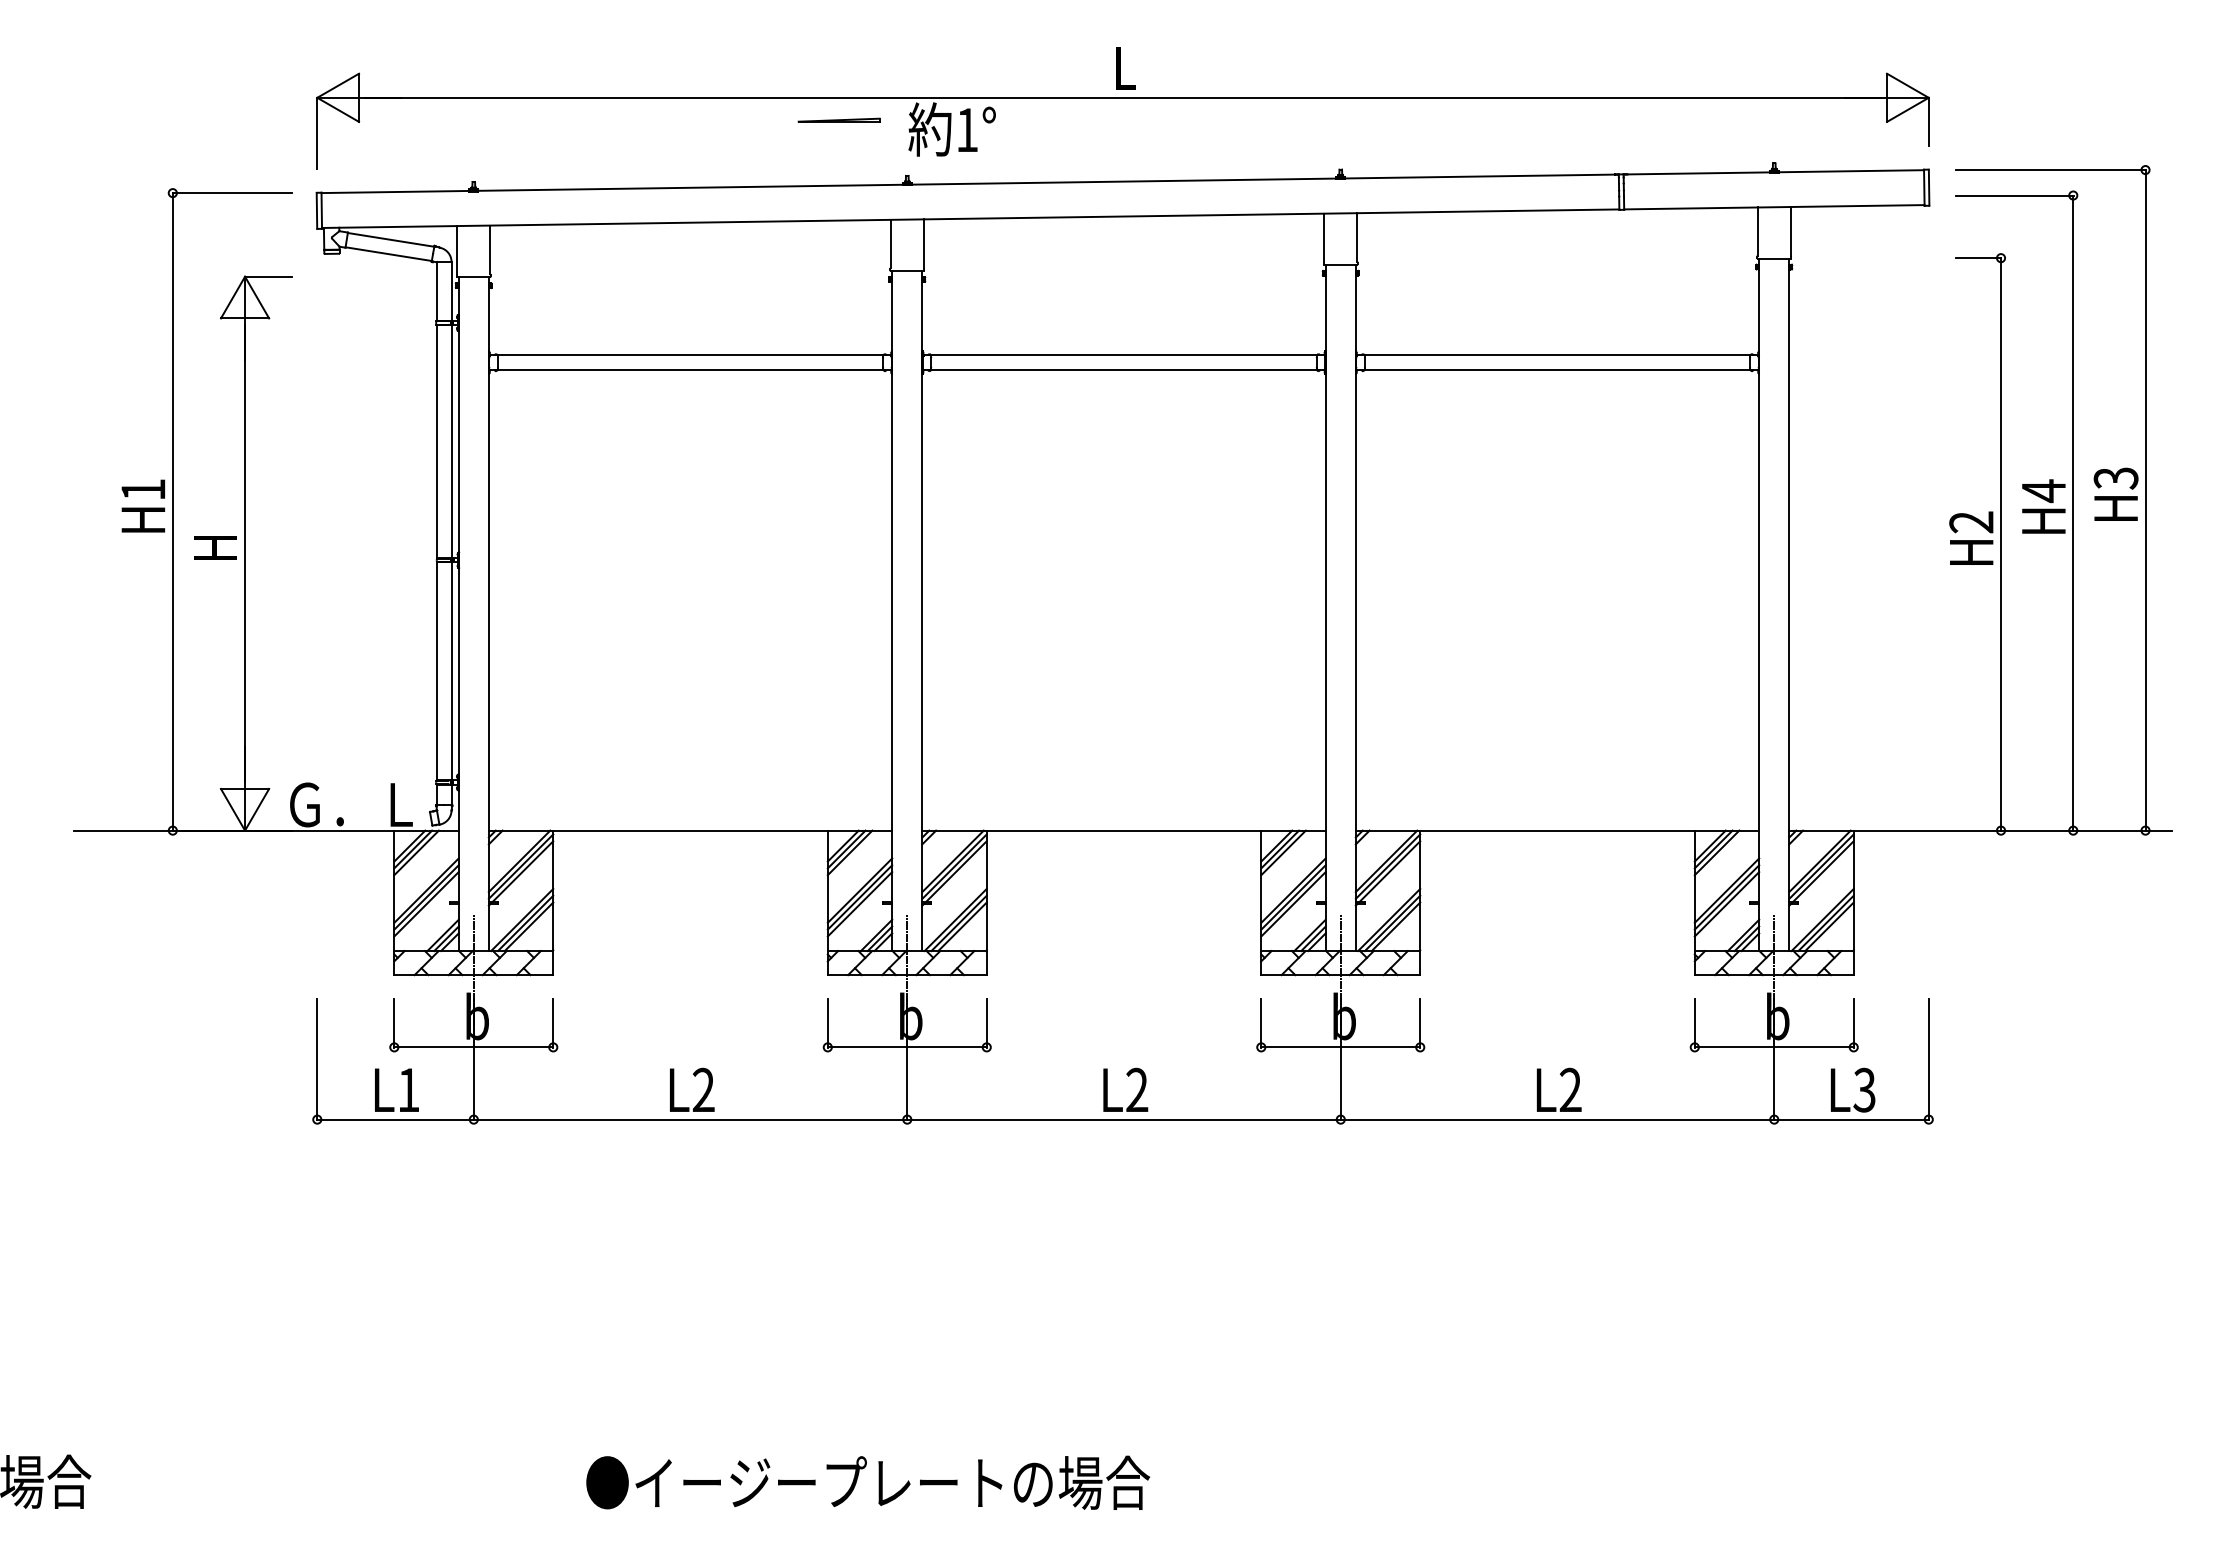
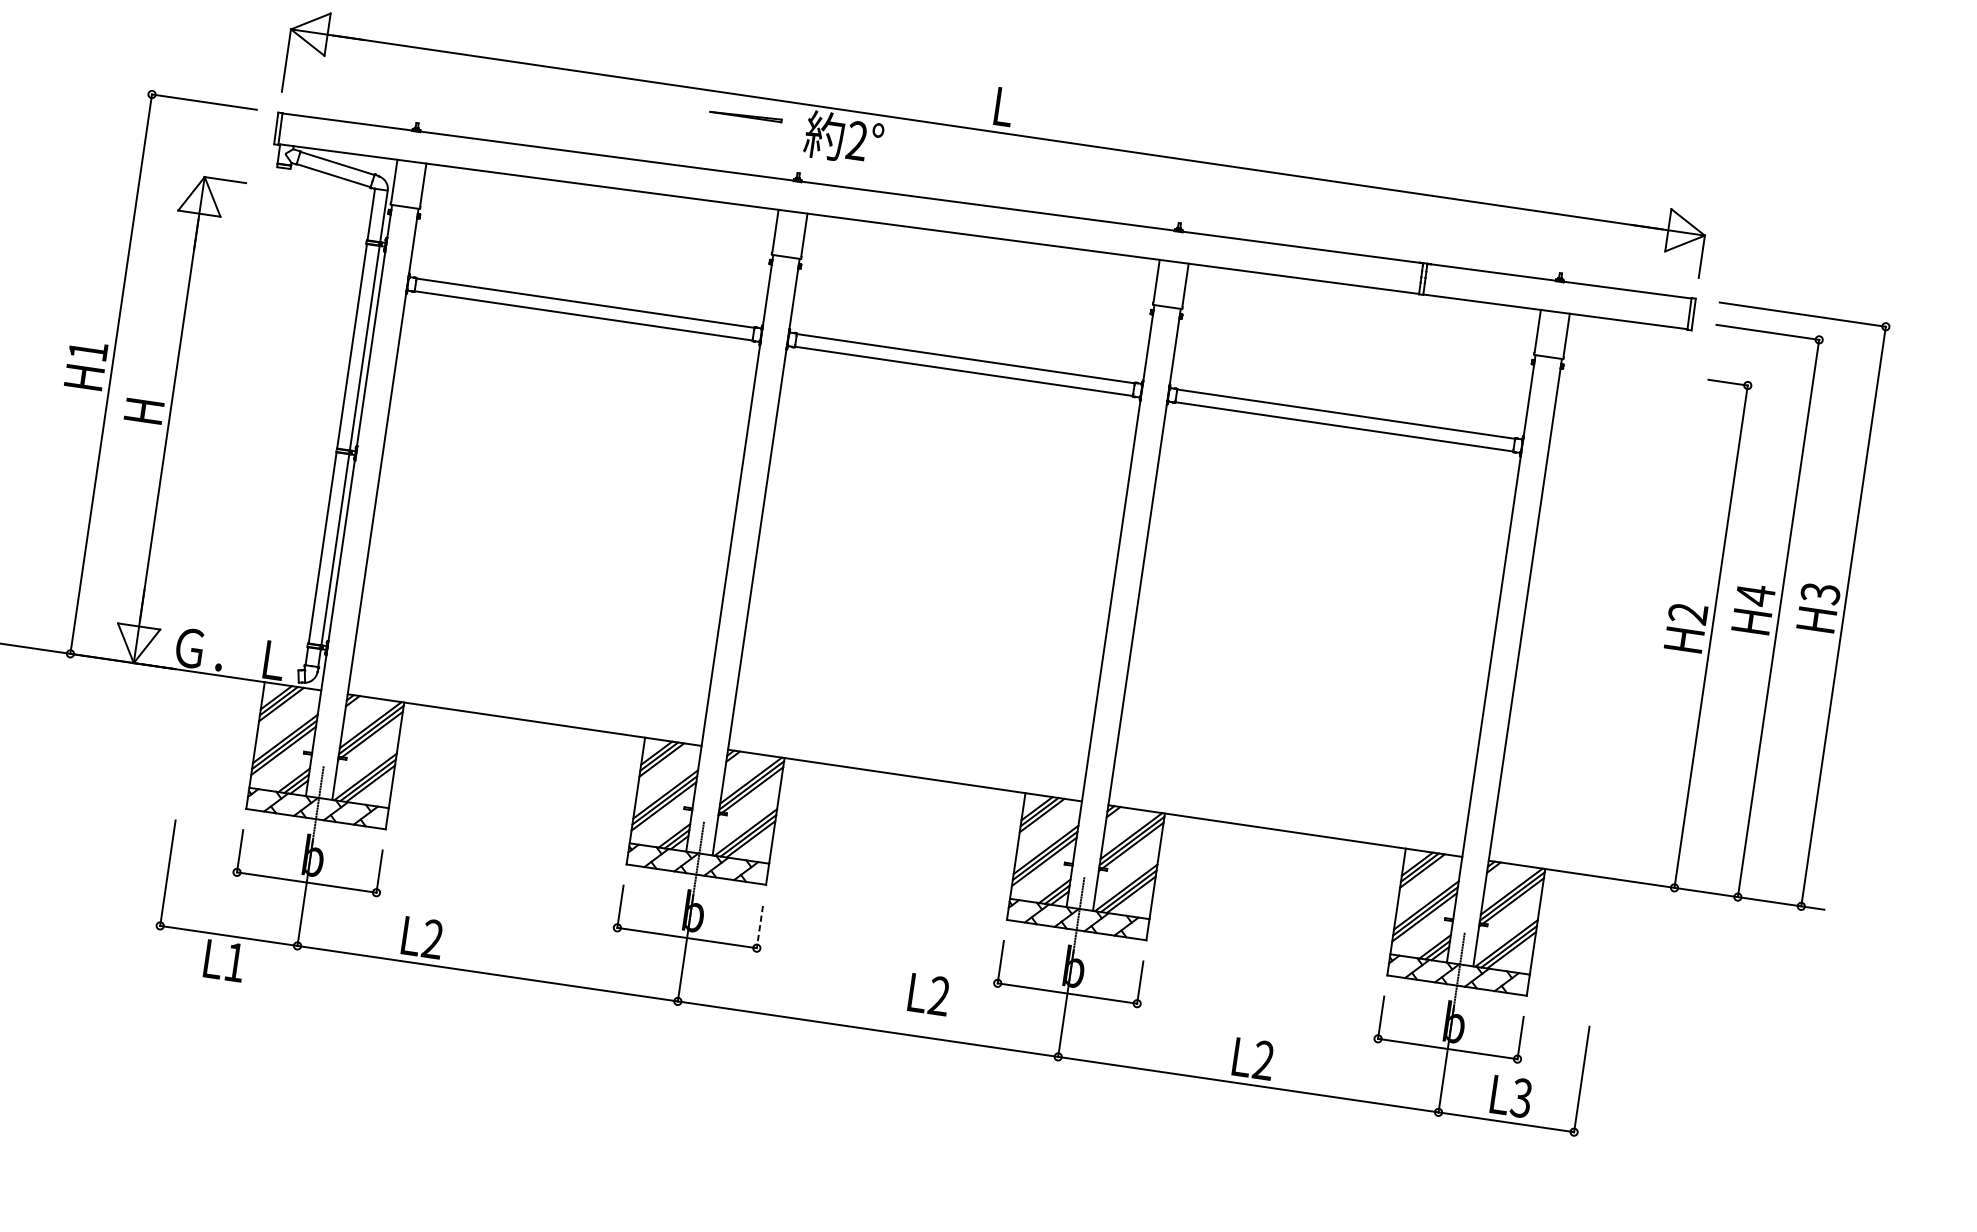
text: (967, 129) -> (857, 140), 1° -> 2°
line: (986, 1023) -> (759, 927), solid -> dashed
text: (396, 1089) -> (224, 960), moved
text: (692, 1089) -> (423, 937), moved
text: (1125, 1089) -> (929, 994), moved

